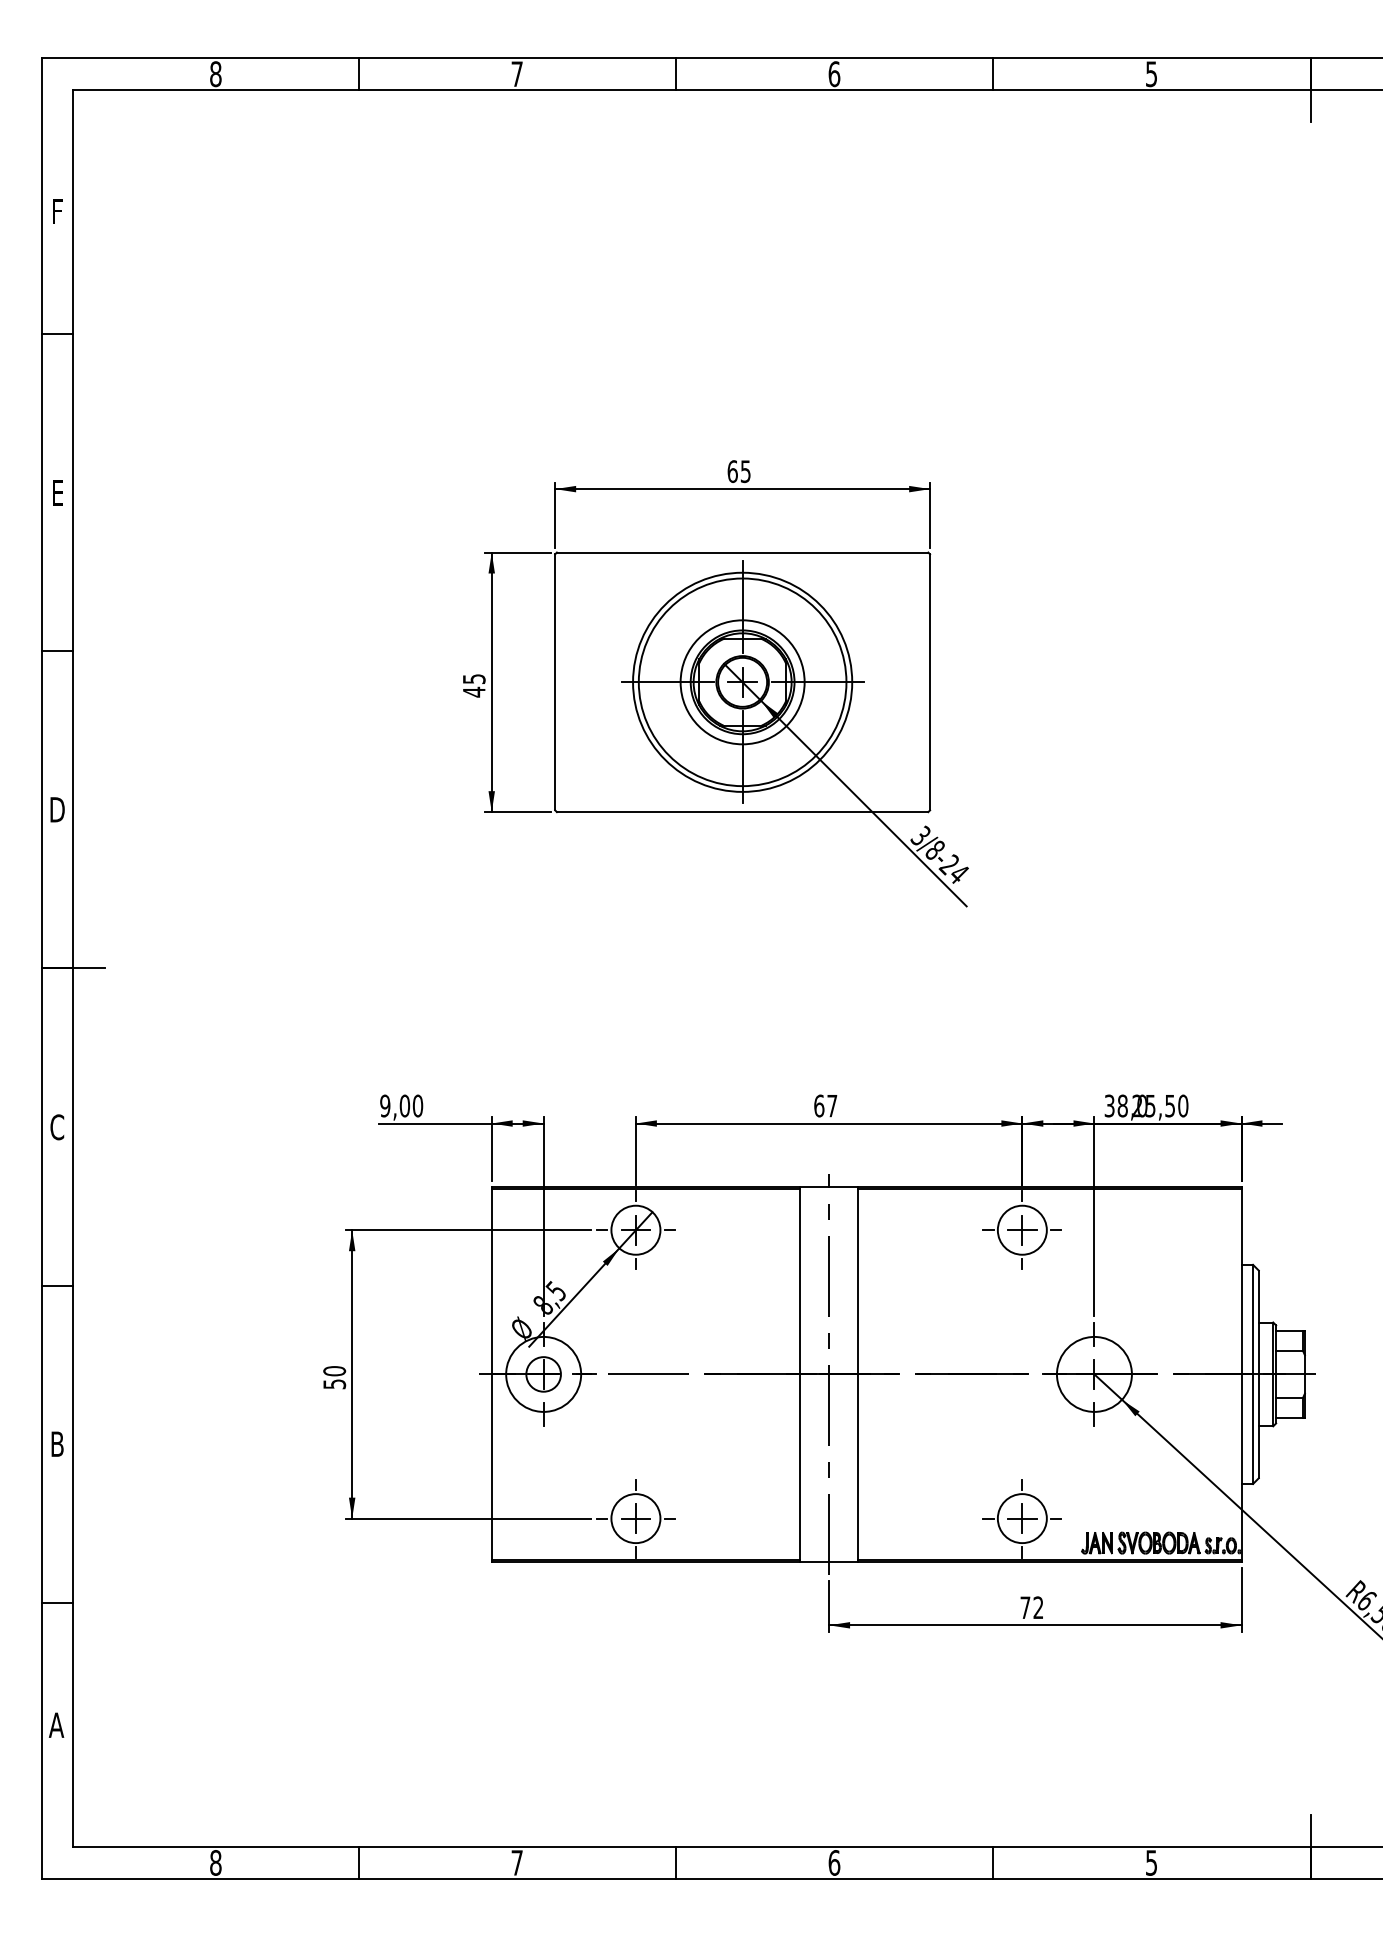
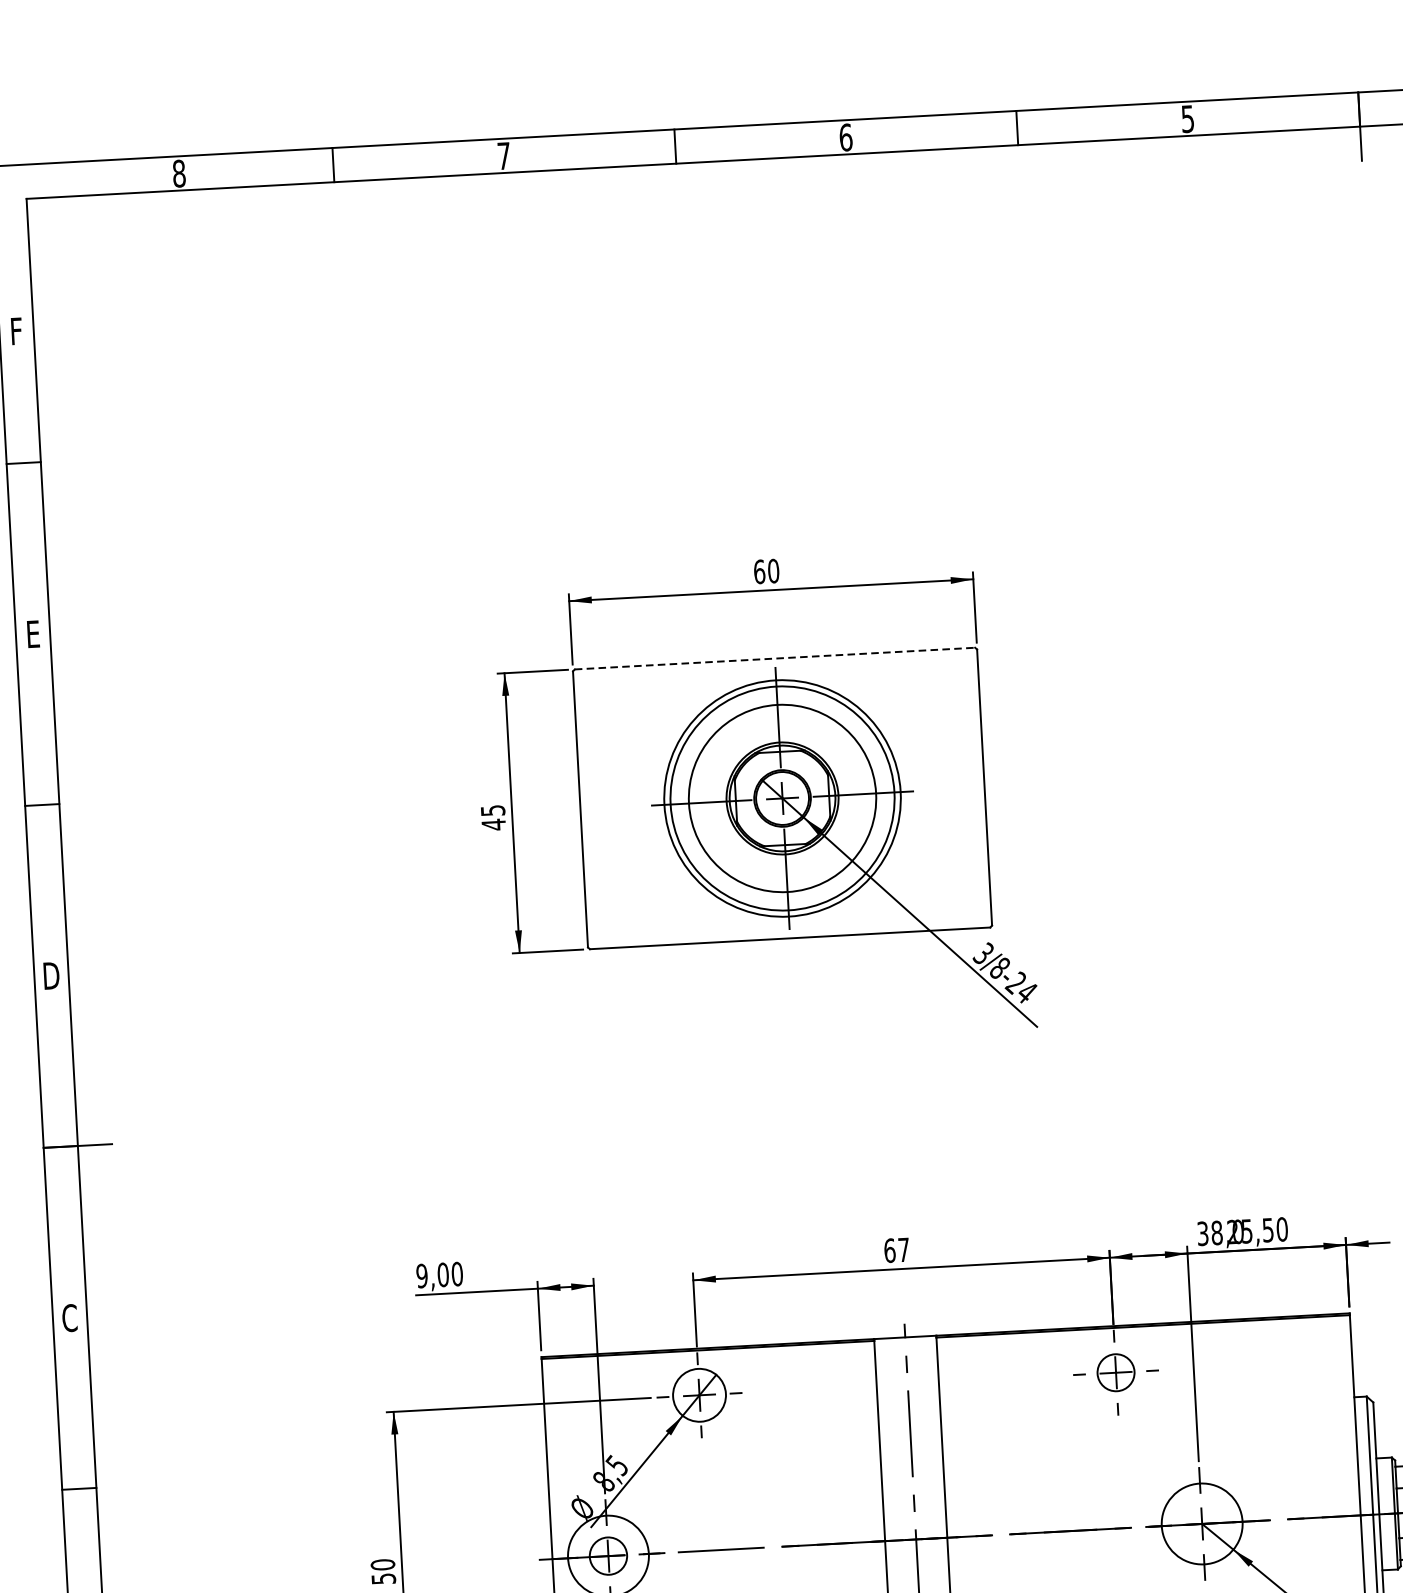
text: (745, 471) -> (773, 571), 65 -> 60
line: (742, 552) -> (774, 658), solid -> dashed
circle: (742, 682) -> (782, 798), size x1.4
circle: (1021, 1229) -> (1115, 1372), size x0.7

